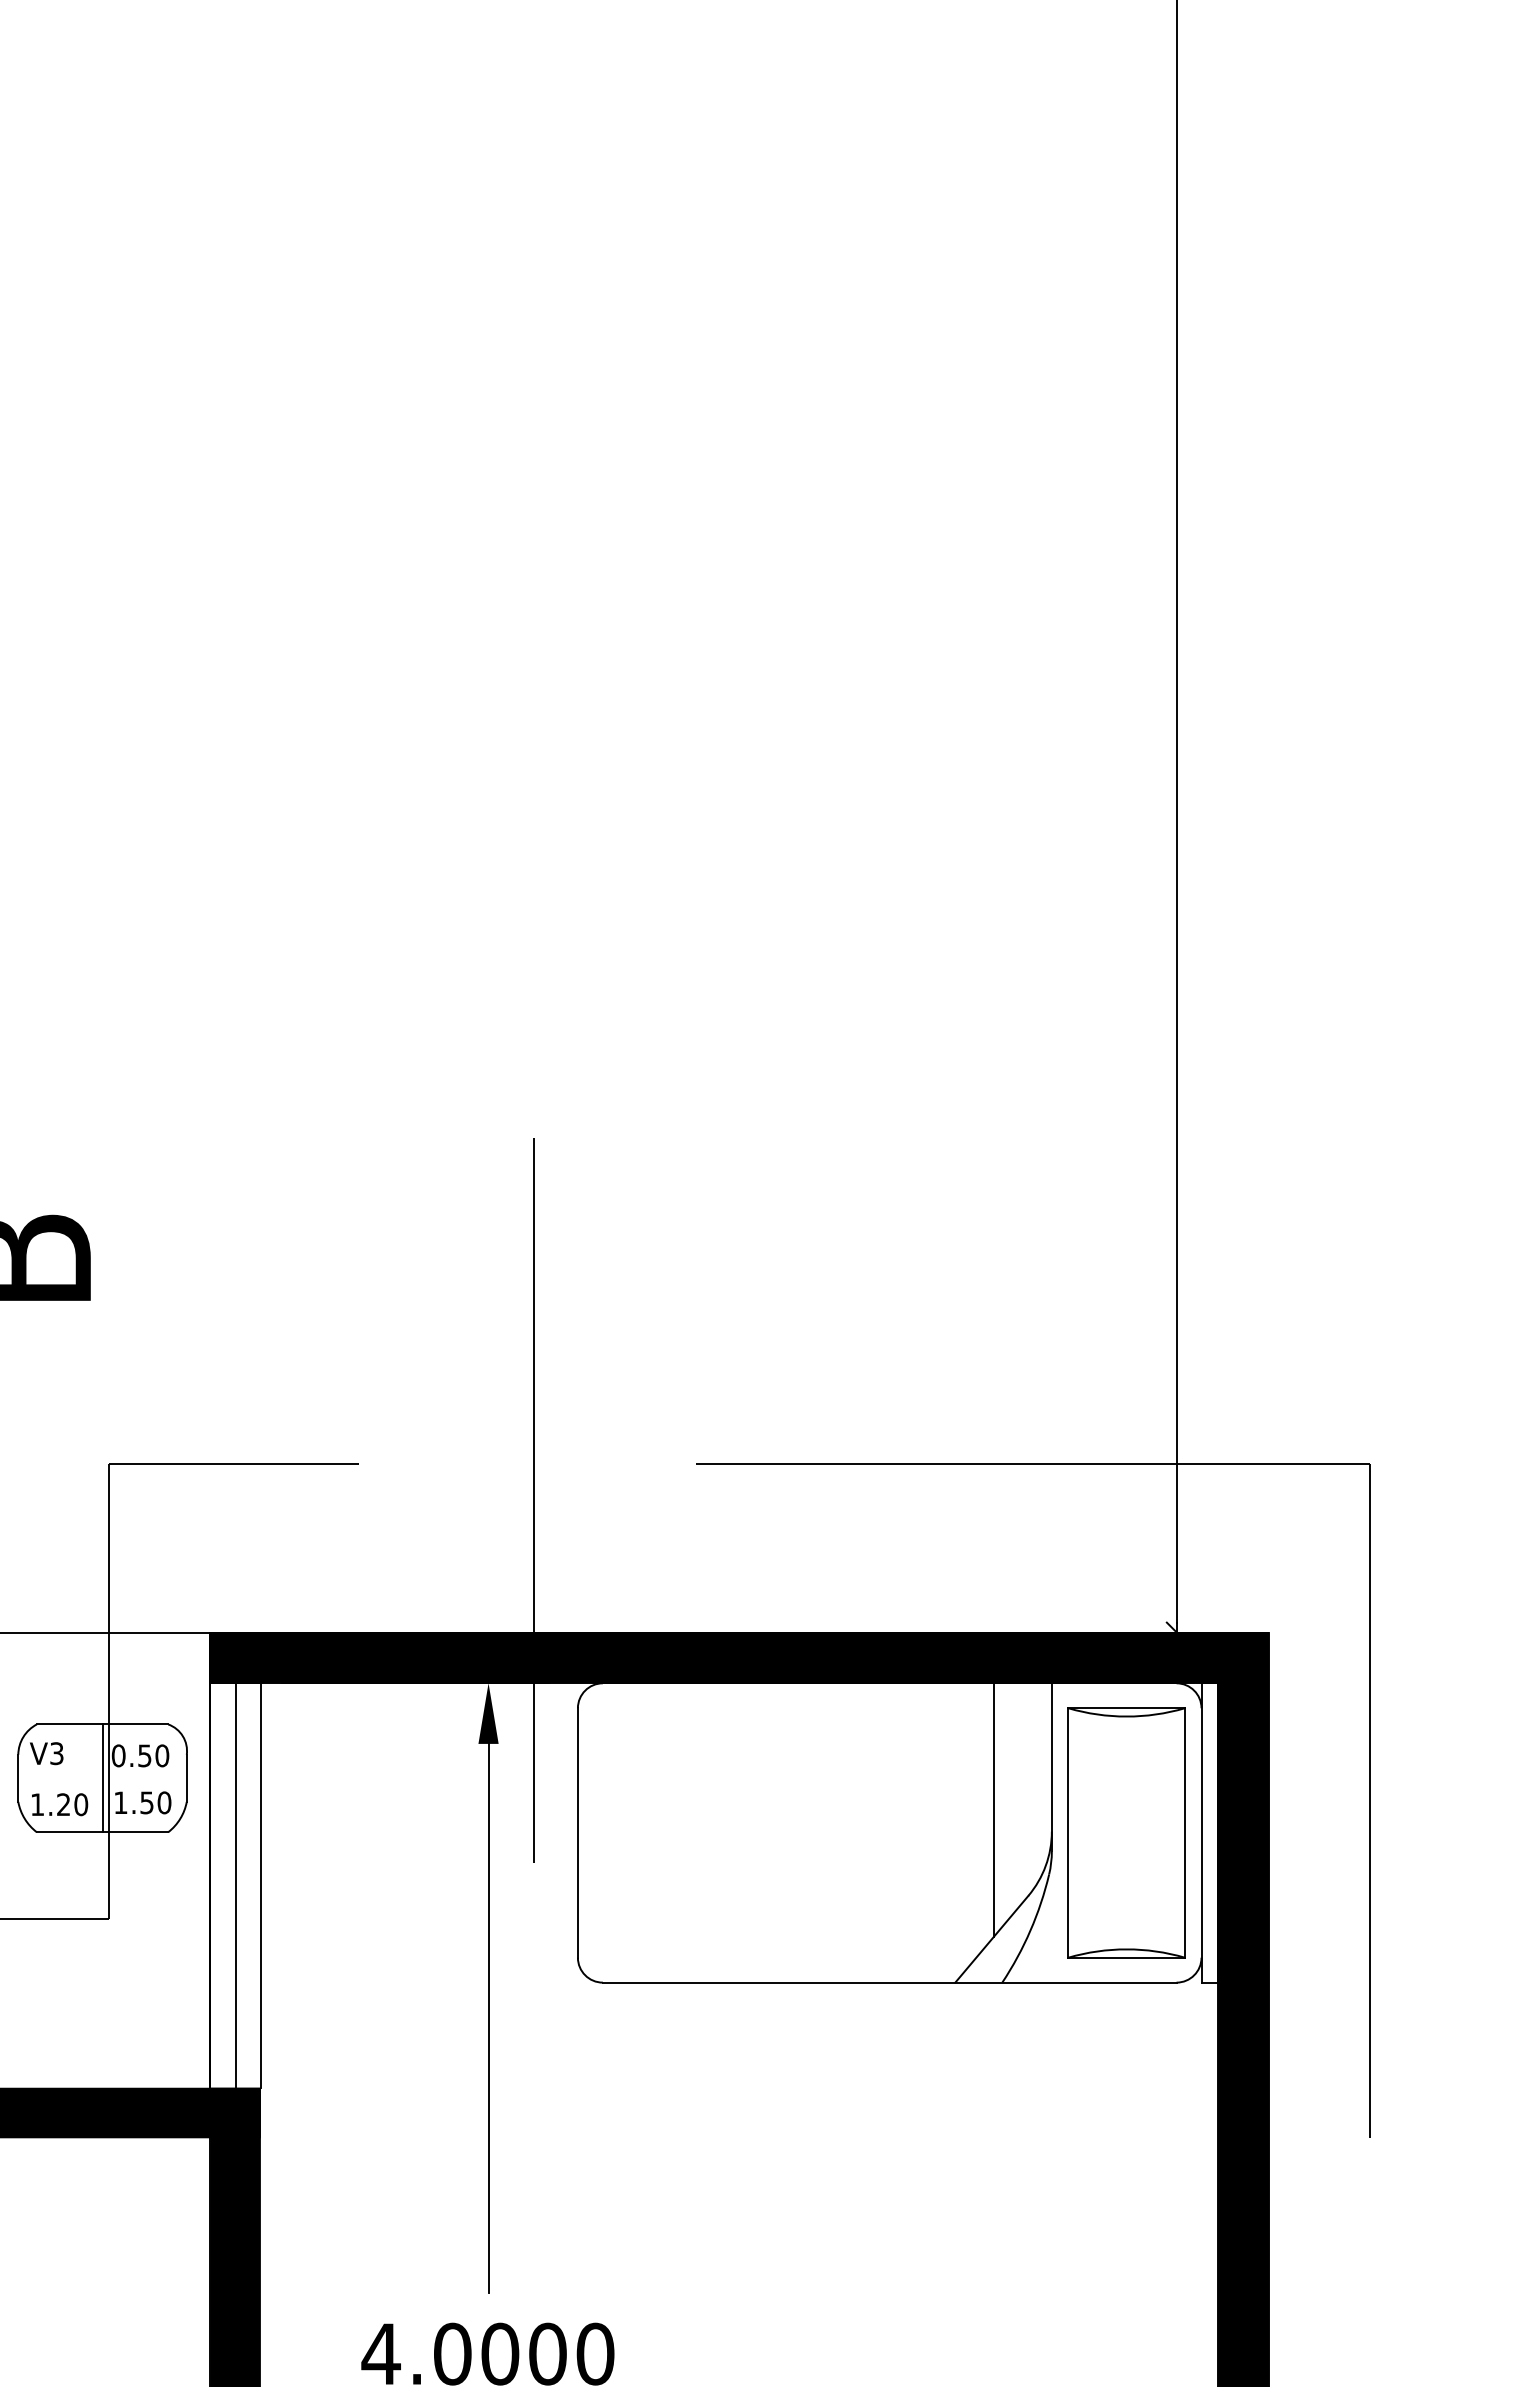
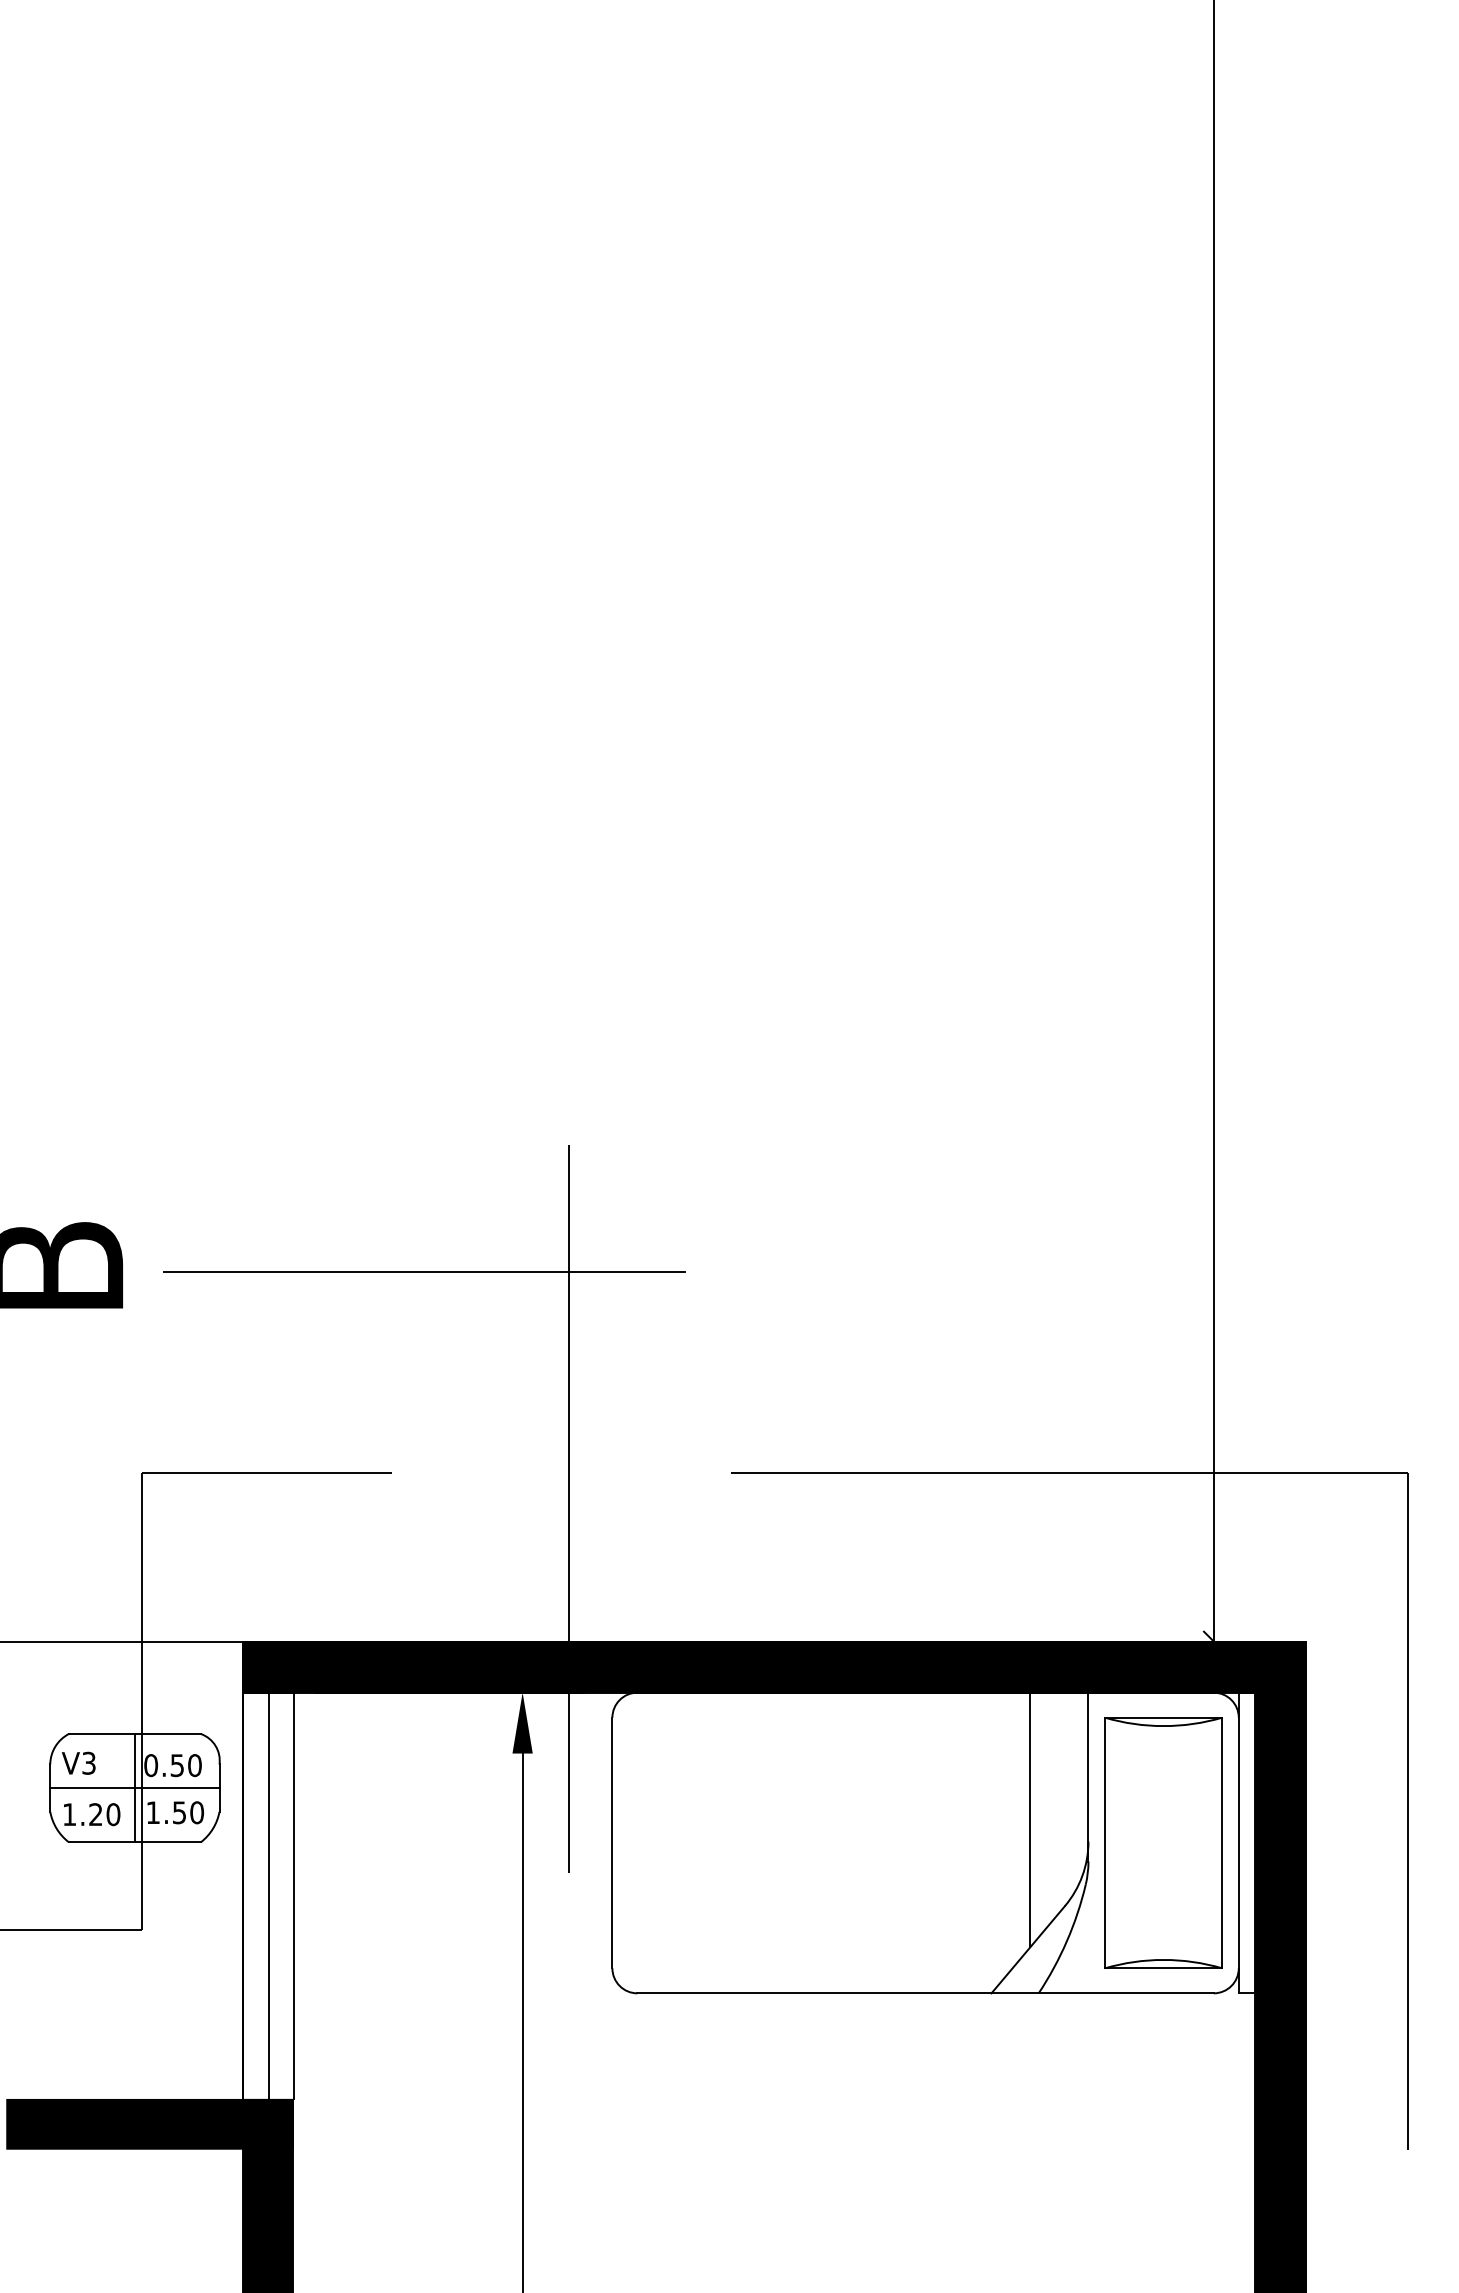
line: (390, 1264) -> (424, 1271), added
line: (102, 1778) -> (134, 1788), added

